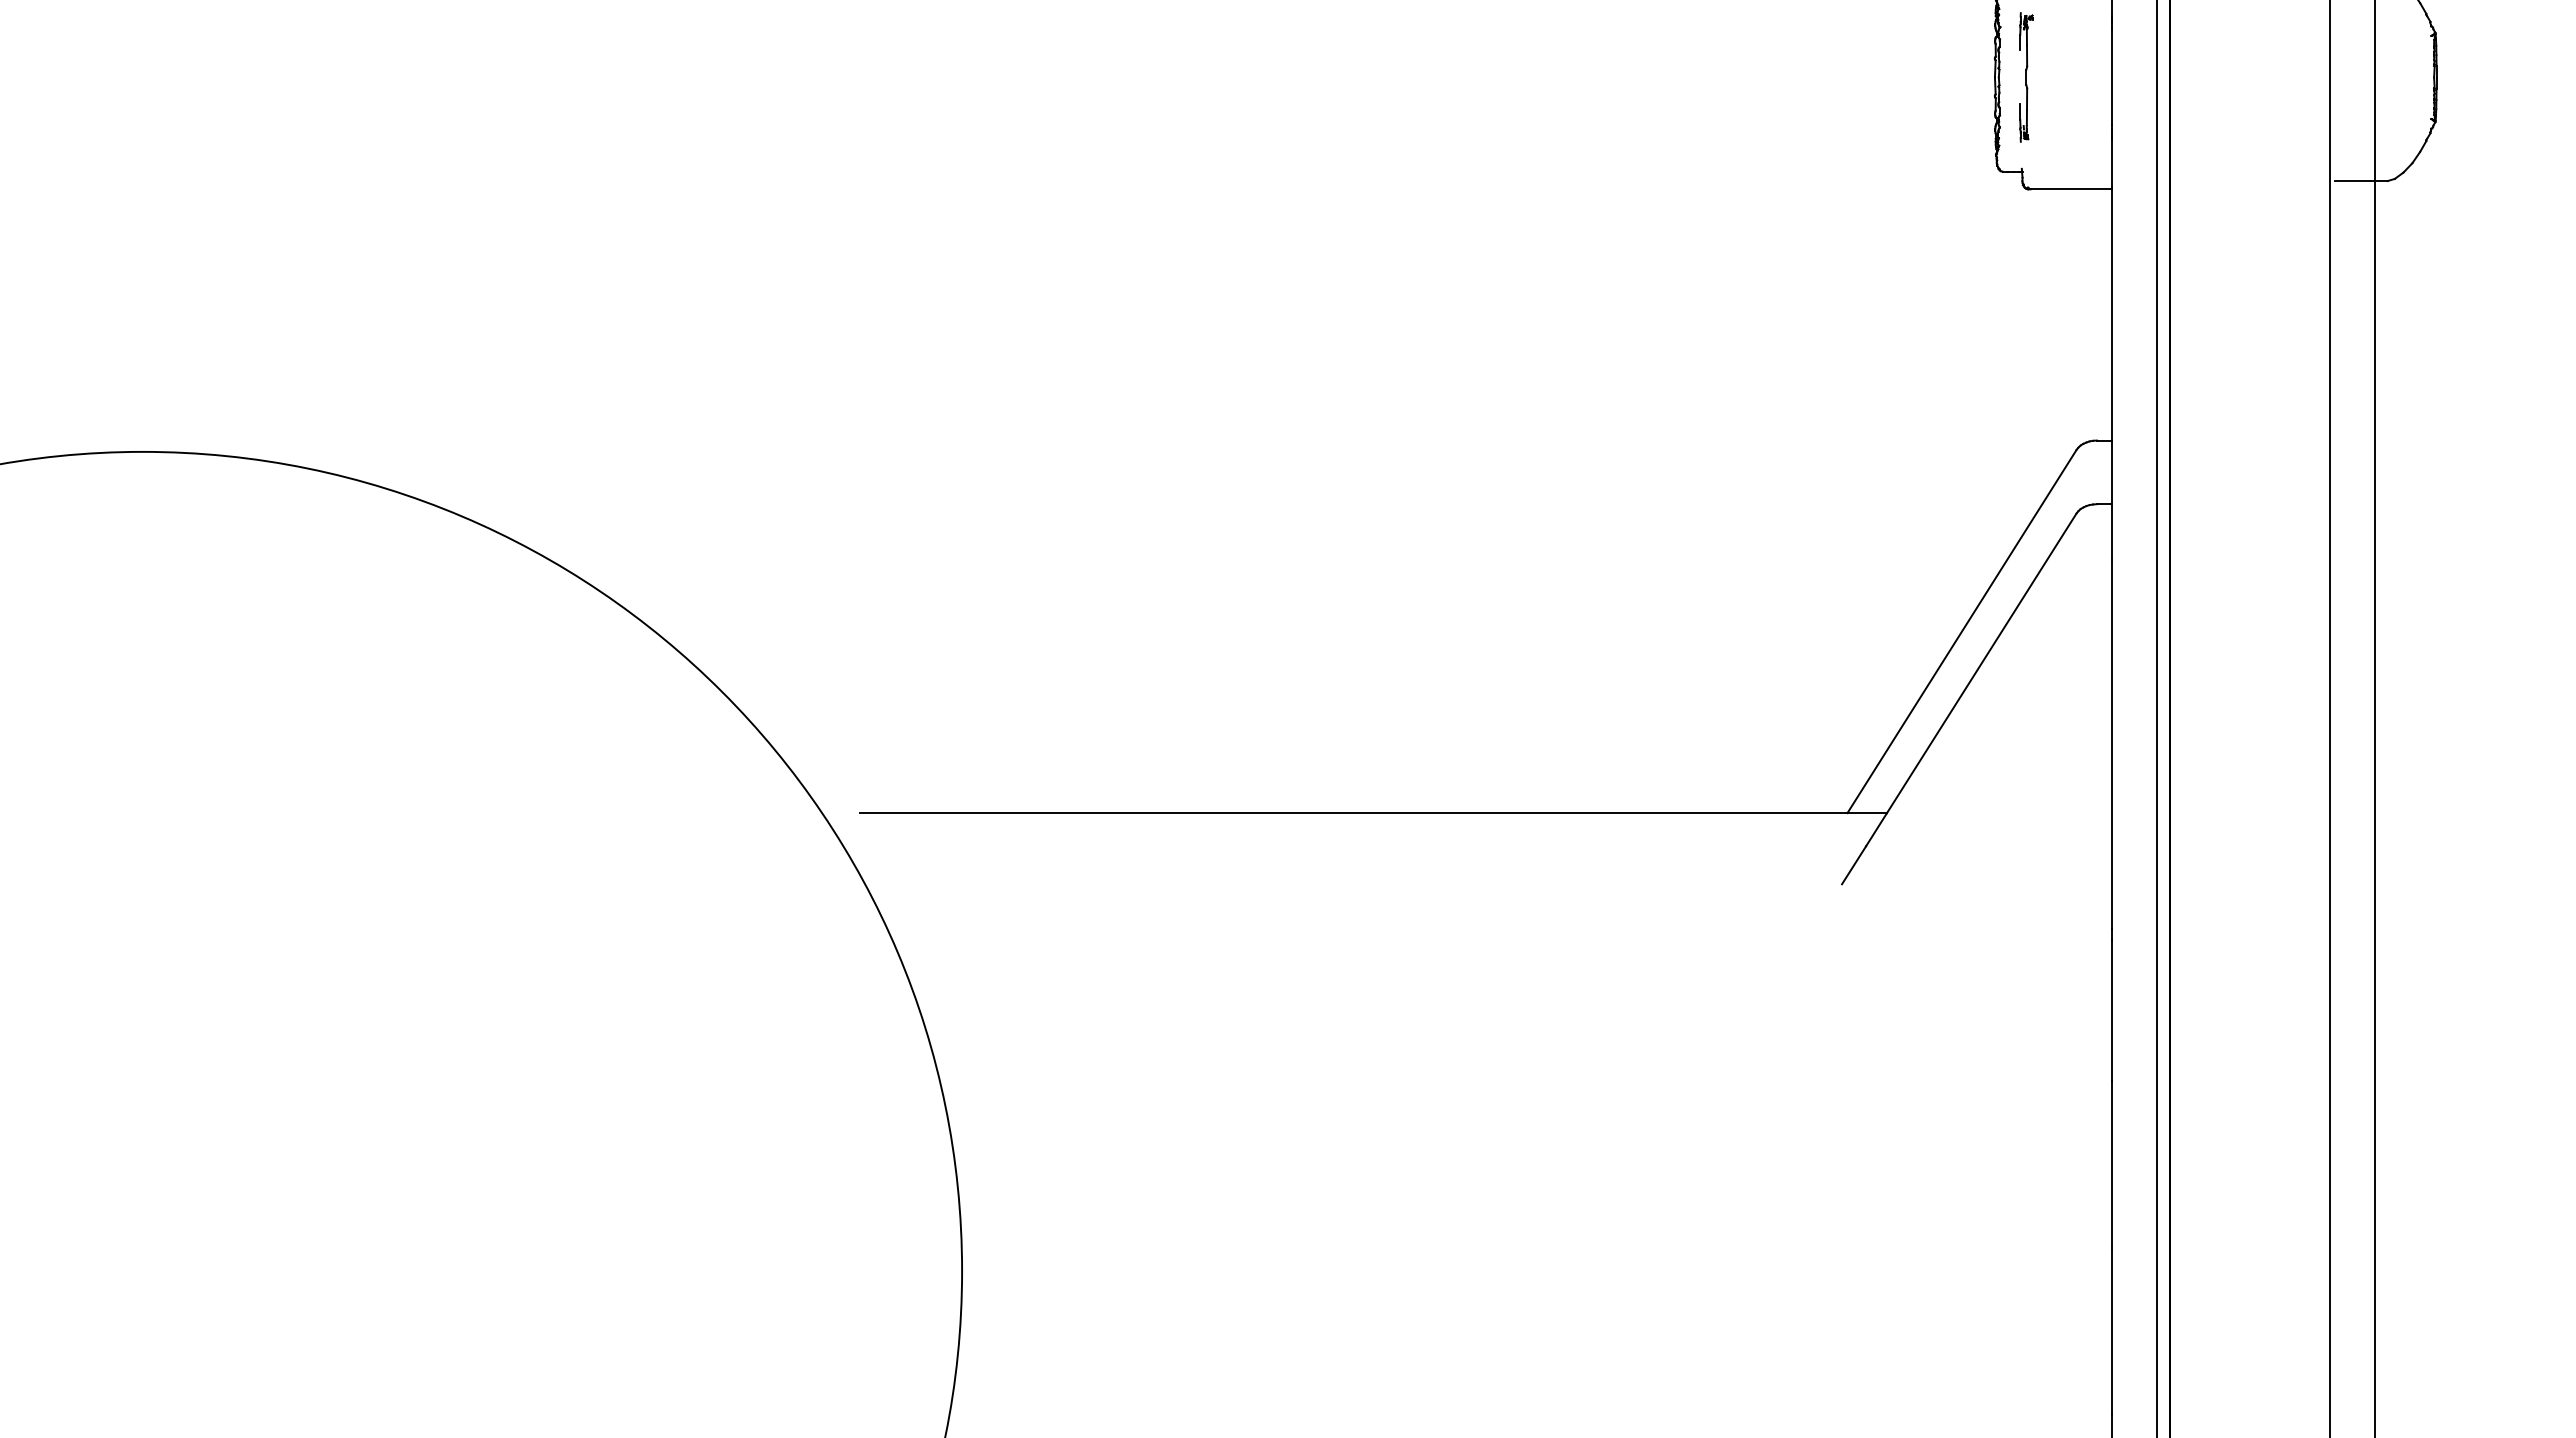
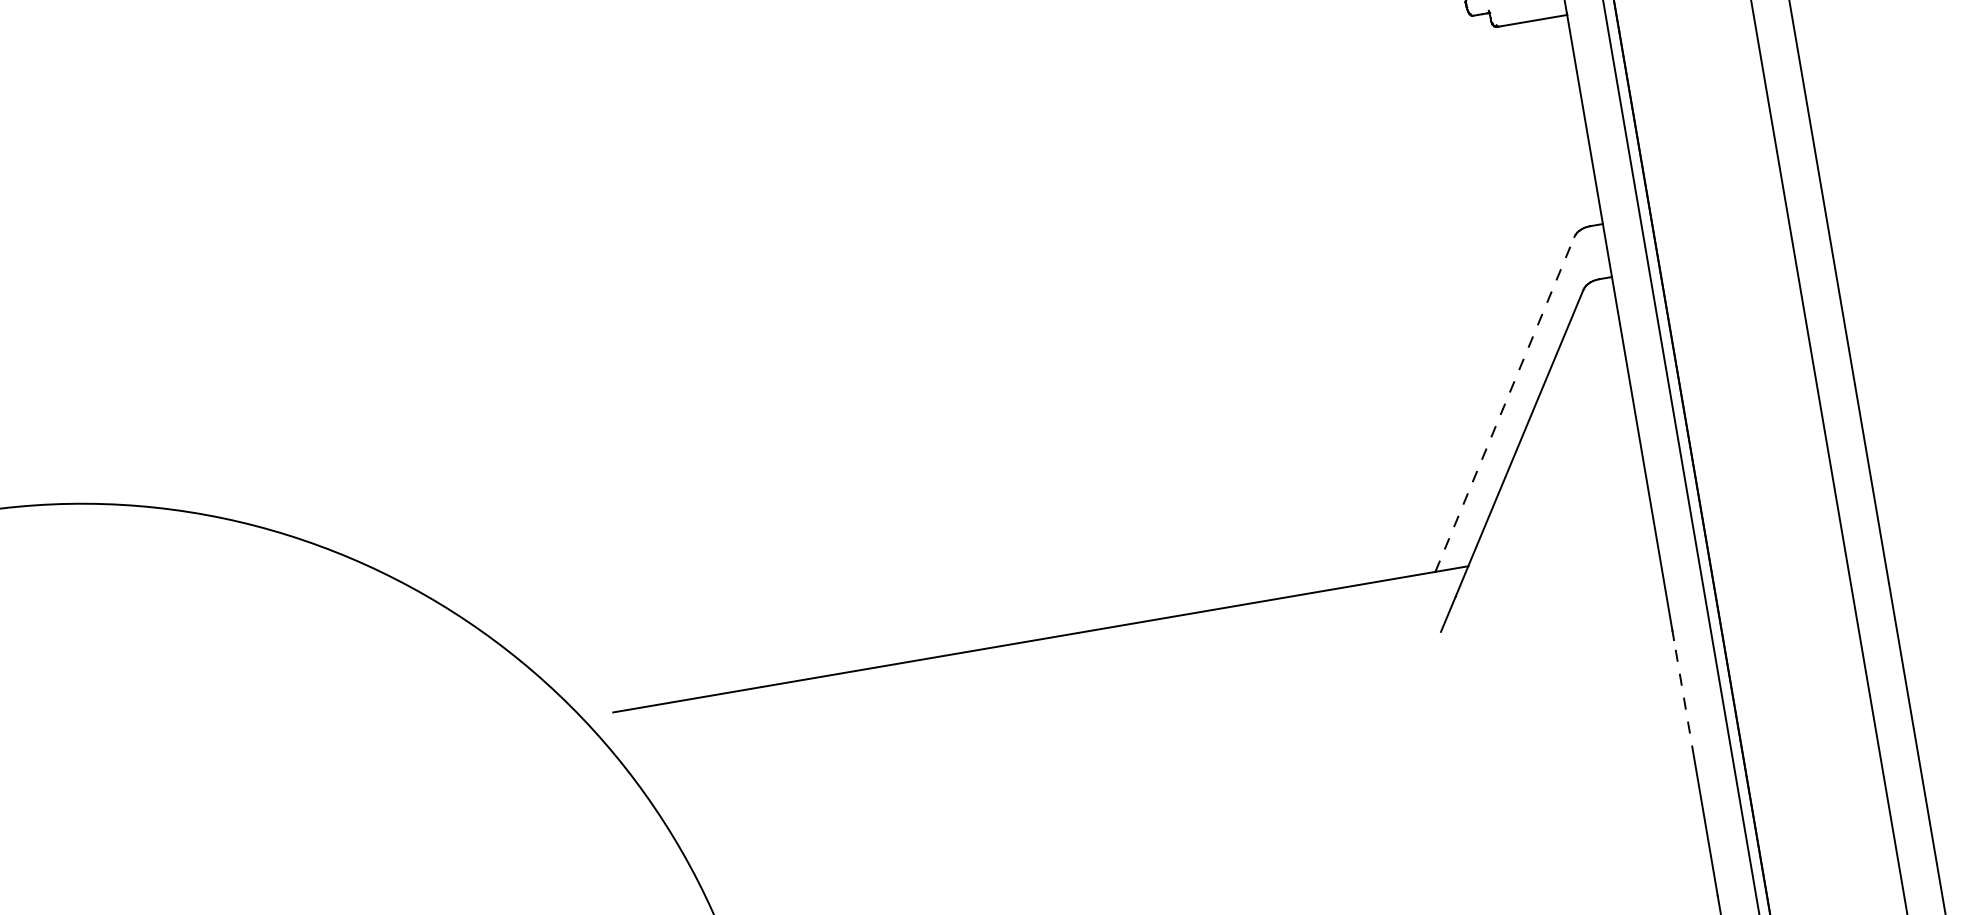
line: (1962, 631) -> (1505, 404), solid -> dashed
line: (2112, 1010) -> (1684, 698), solid -> dashed

